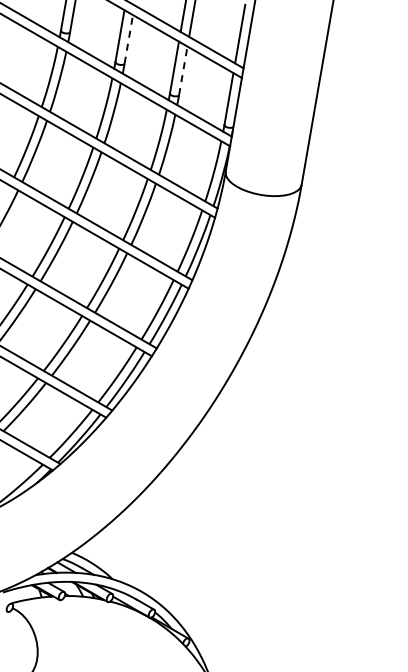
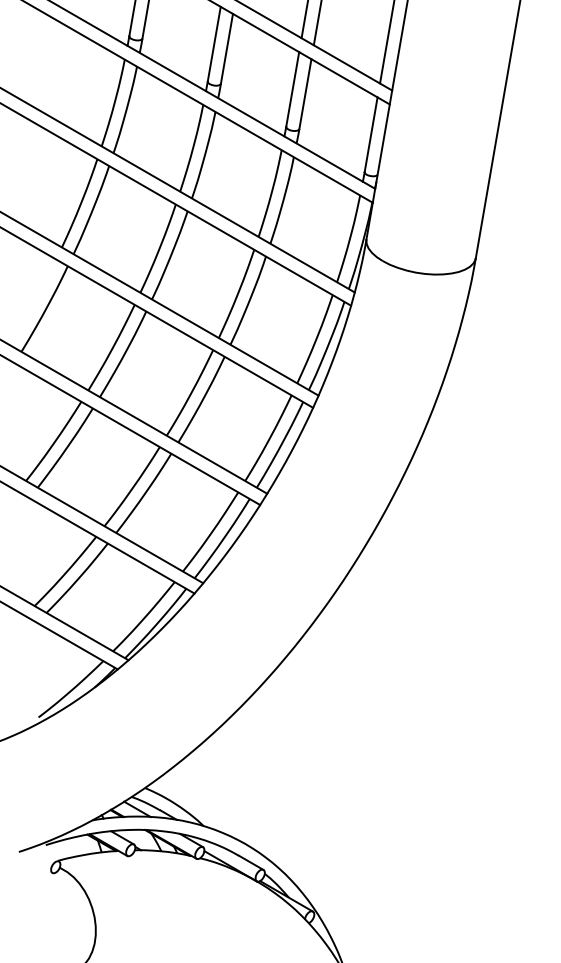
line: (128, 39) -> (226, 49), dashed -> solid
line: (183, 70) -> (305, 93), dashed -> solid

